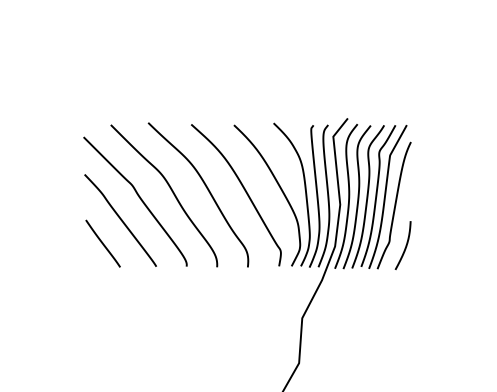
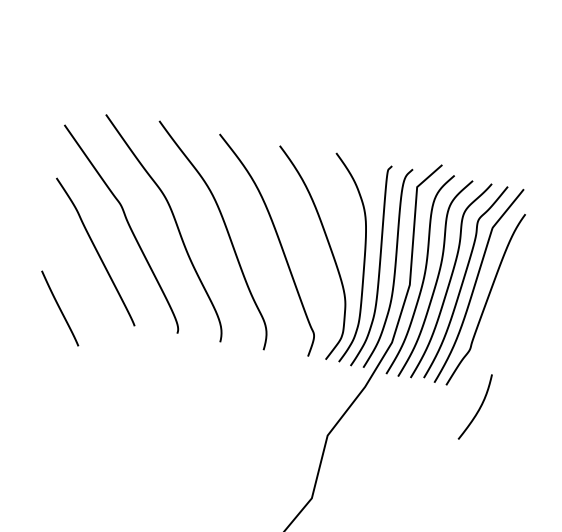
line: (102, 243) -> (59, 308), moved
curve: (405, 245) -> (478, 407), moved

